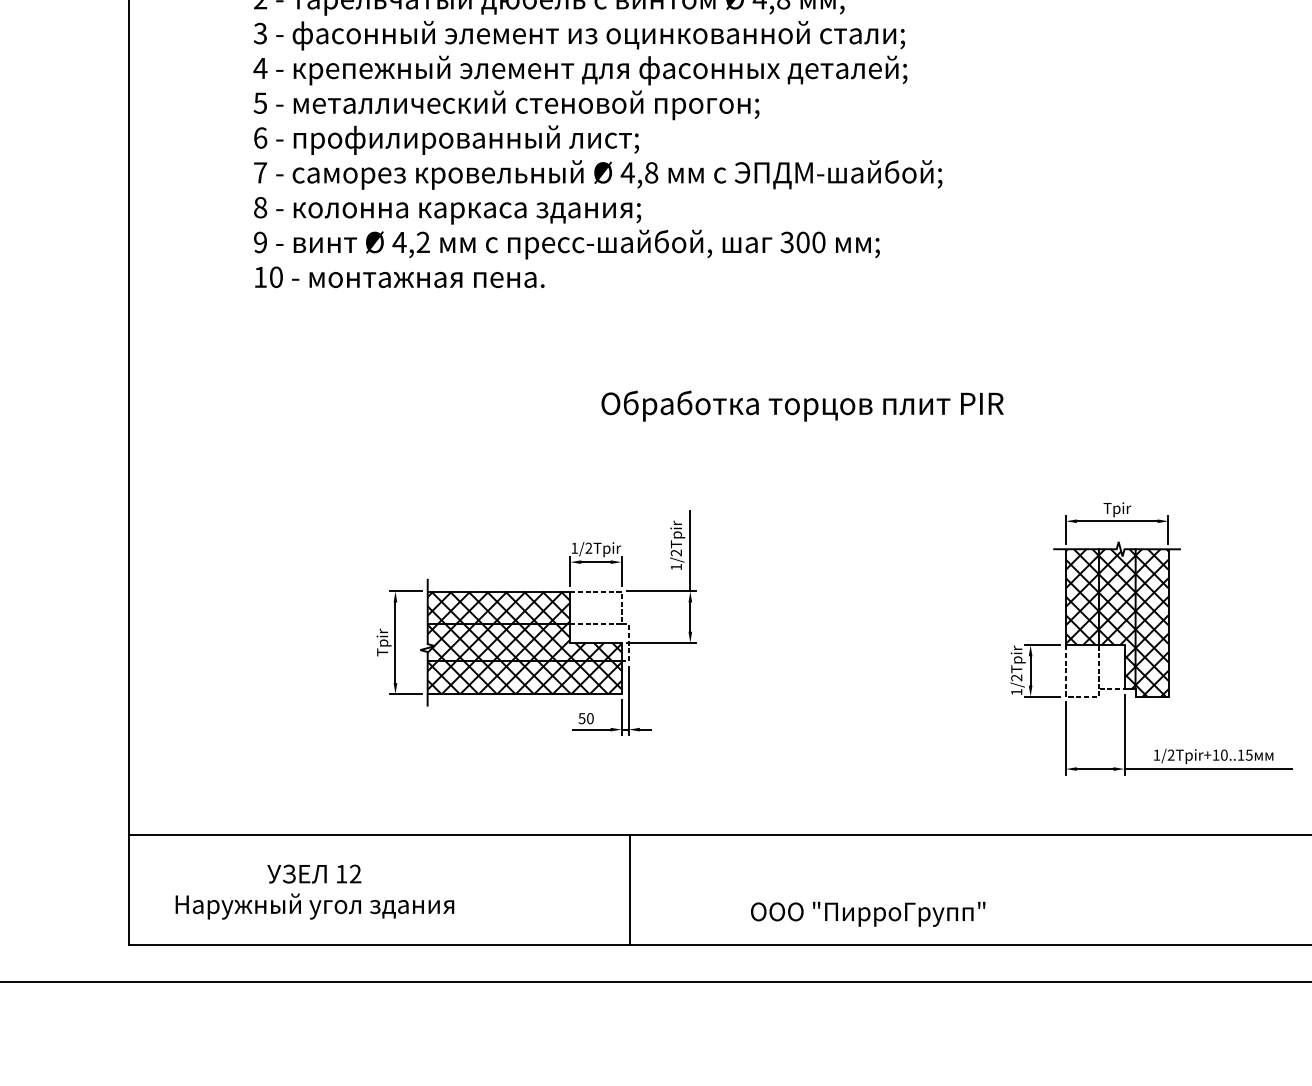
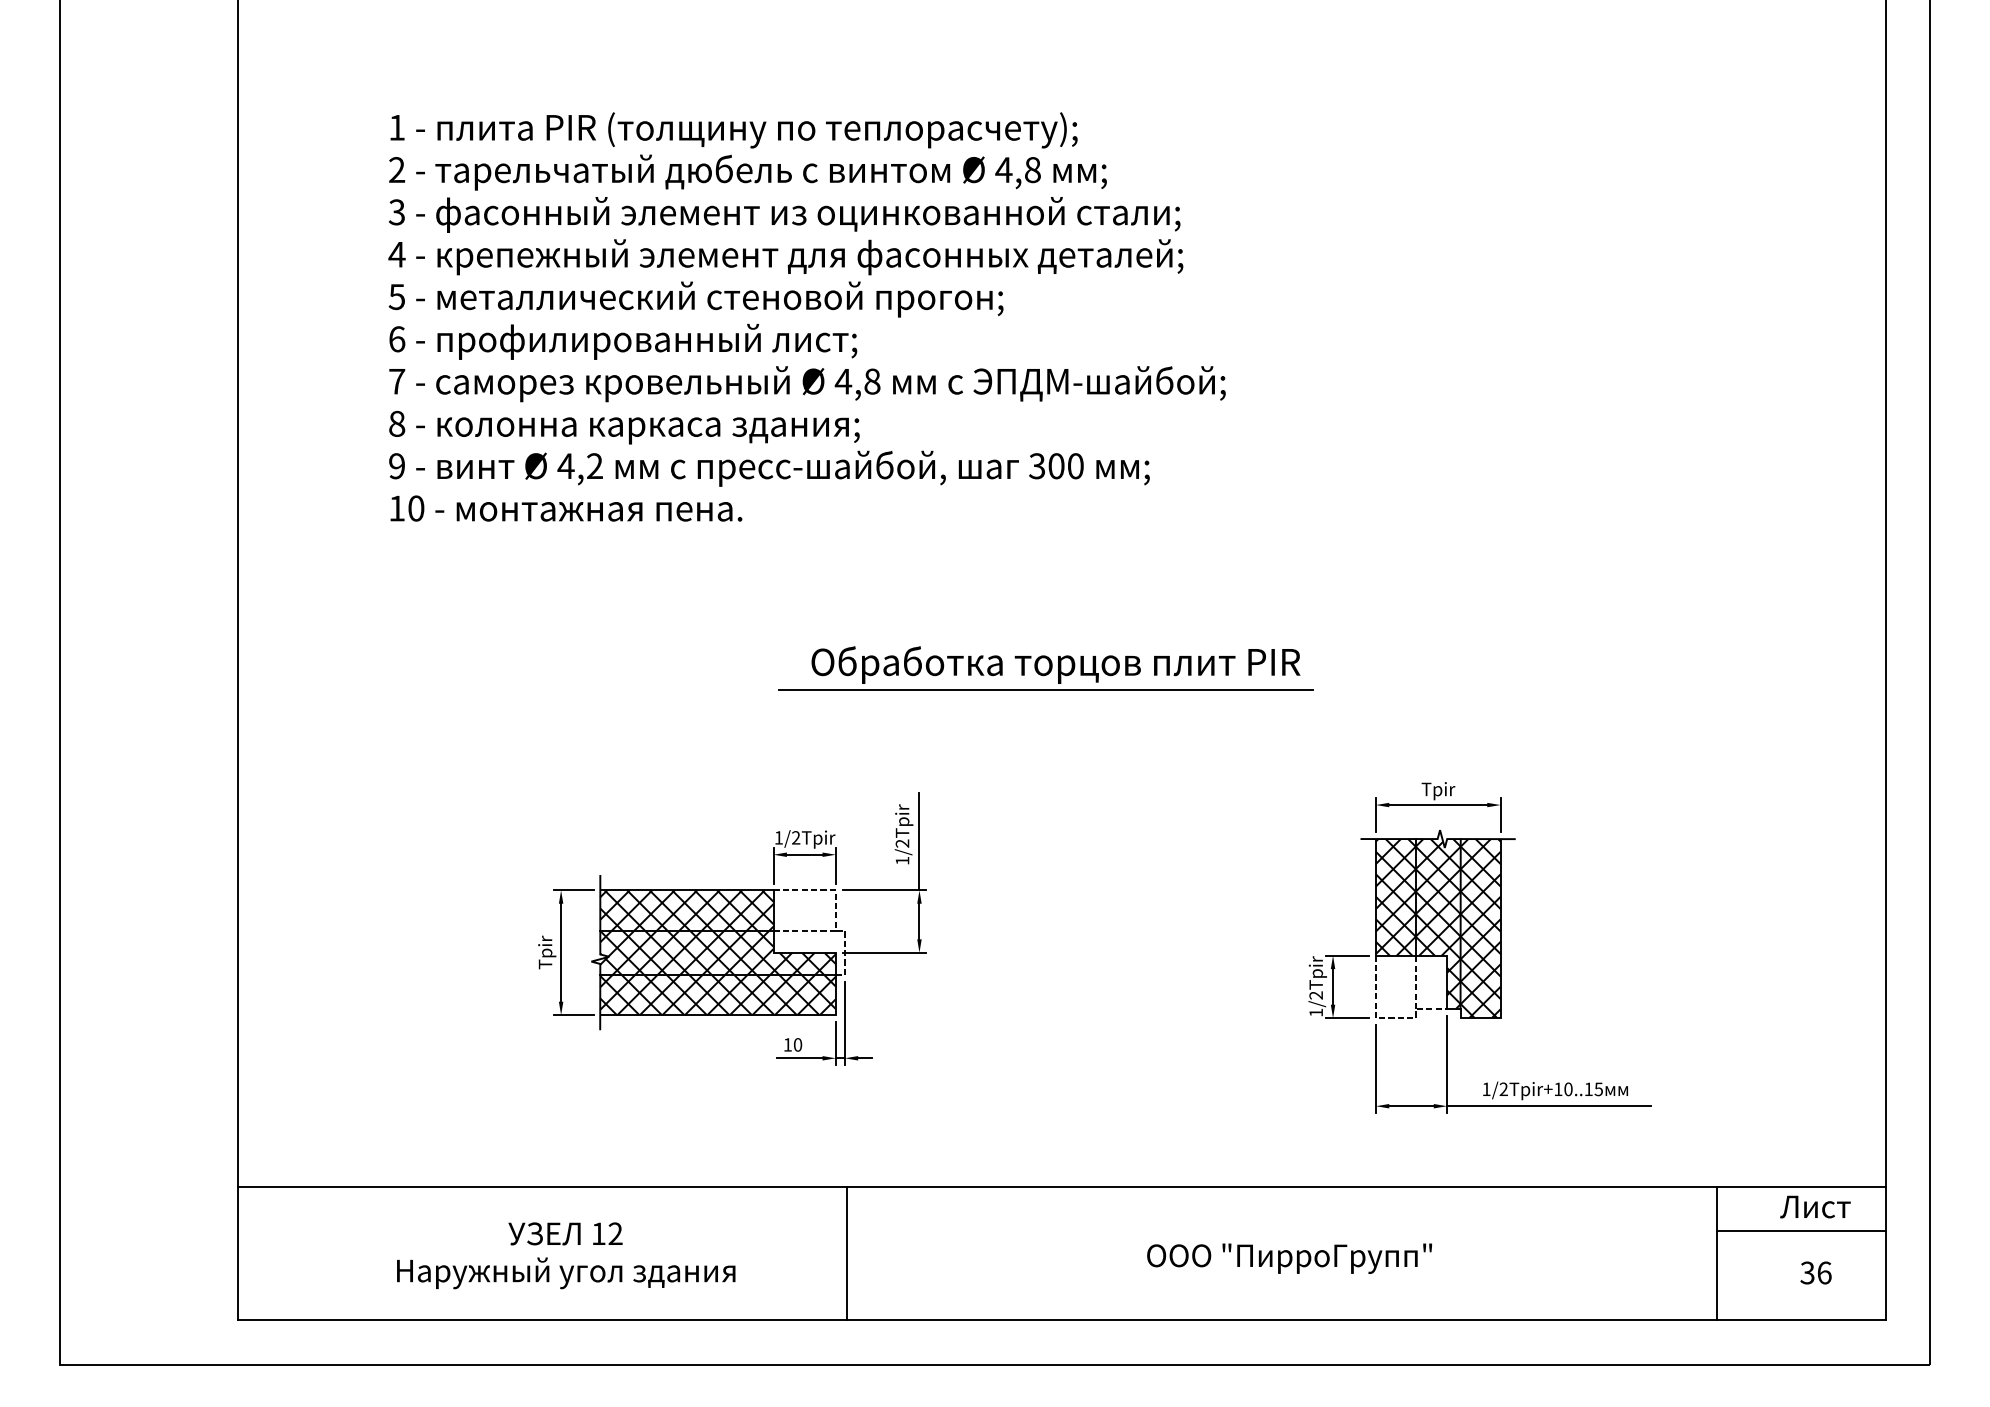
line: (794, 427) -> (1045, 690), added
text: (581, 718) -> (787, 1044), 50 -> 10
text: (315, 891) -> (566, 1255), moved
text: (868, 914) -> (1289, 1258), moved

